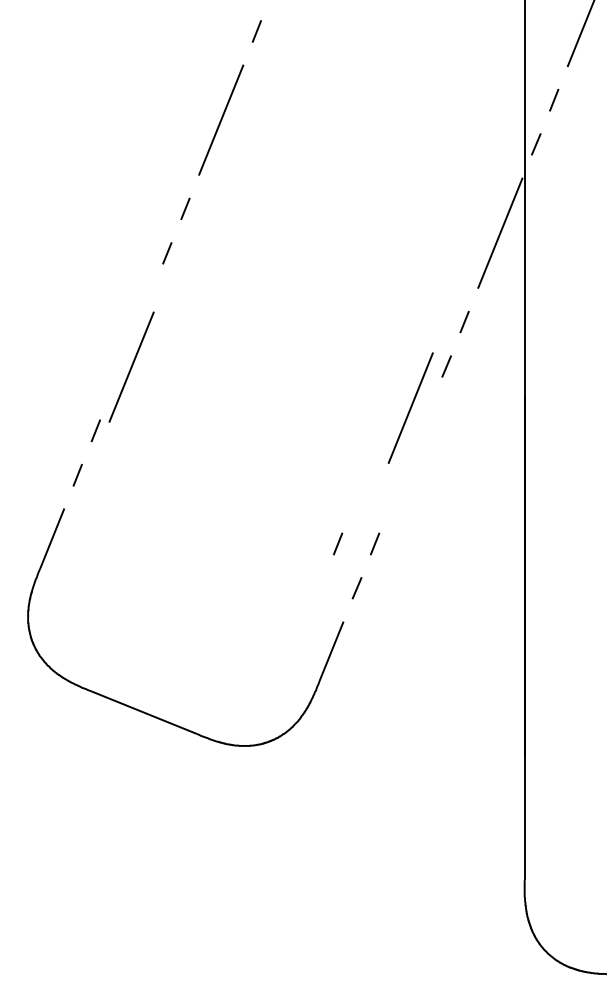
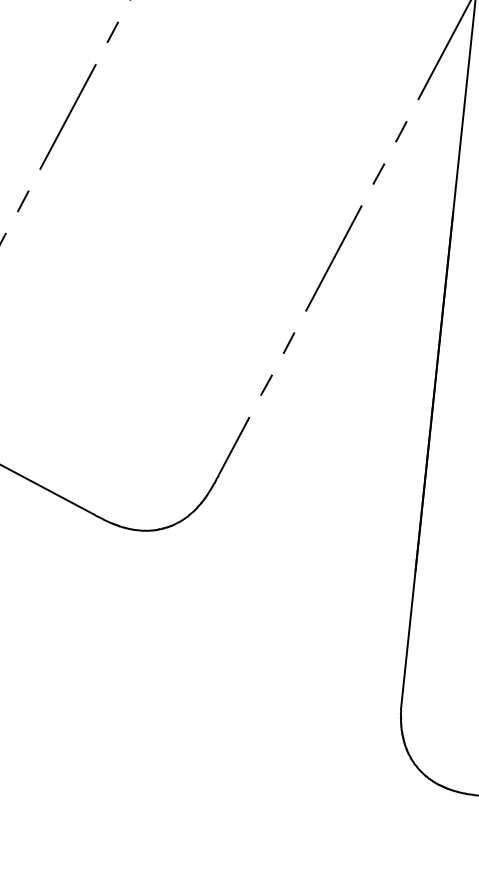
line: (131, 366) -> (67, 116), moved
line: (410, 407) -> (333, 257), moved
line: (338, 543) -> (252, 338), removed

